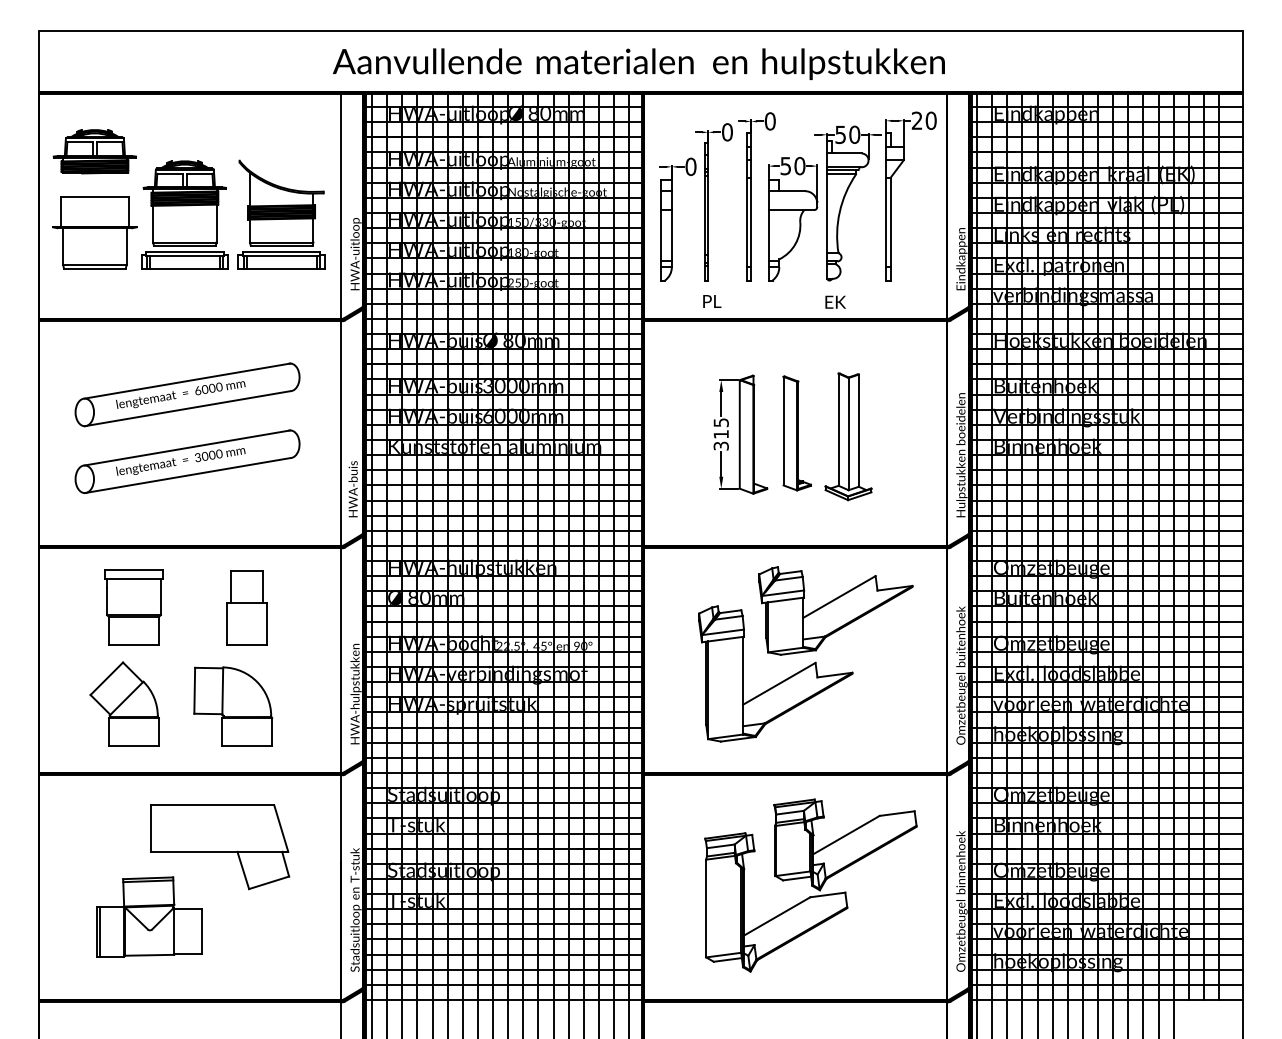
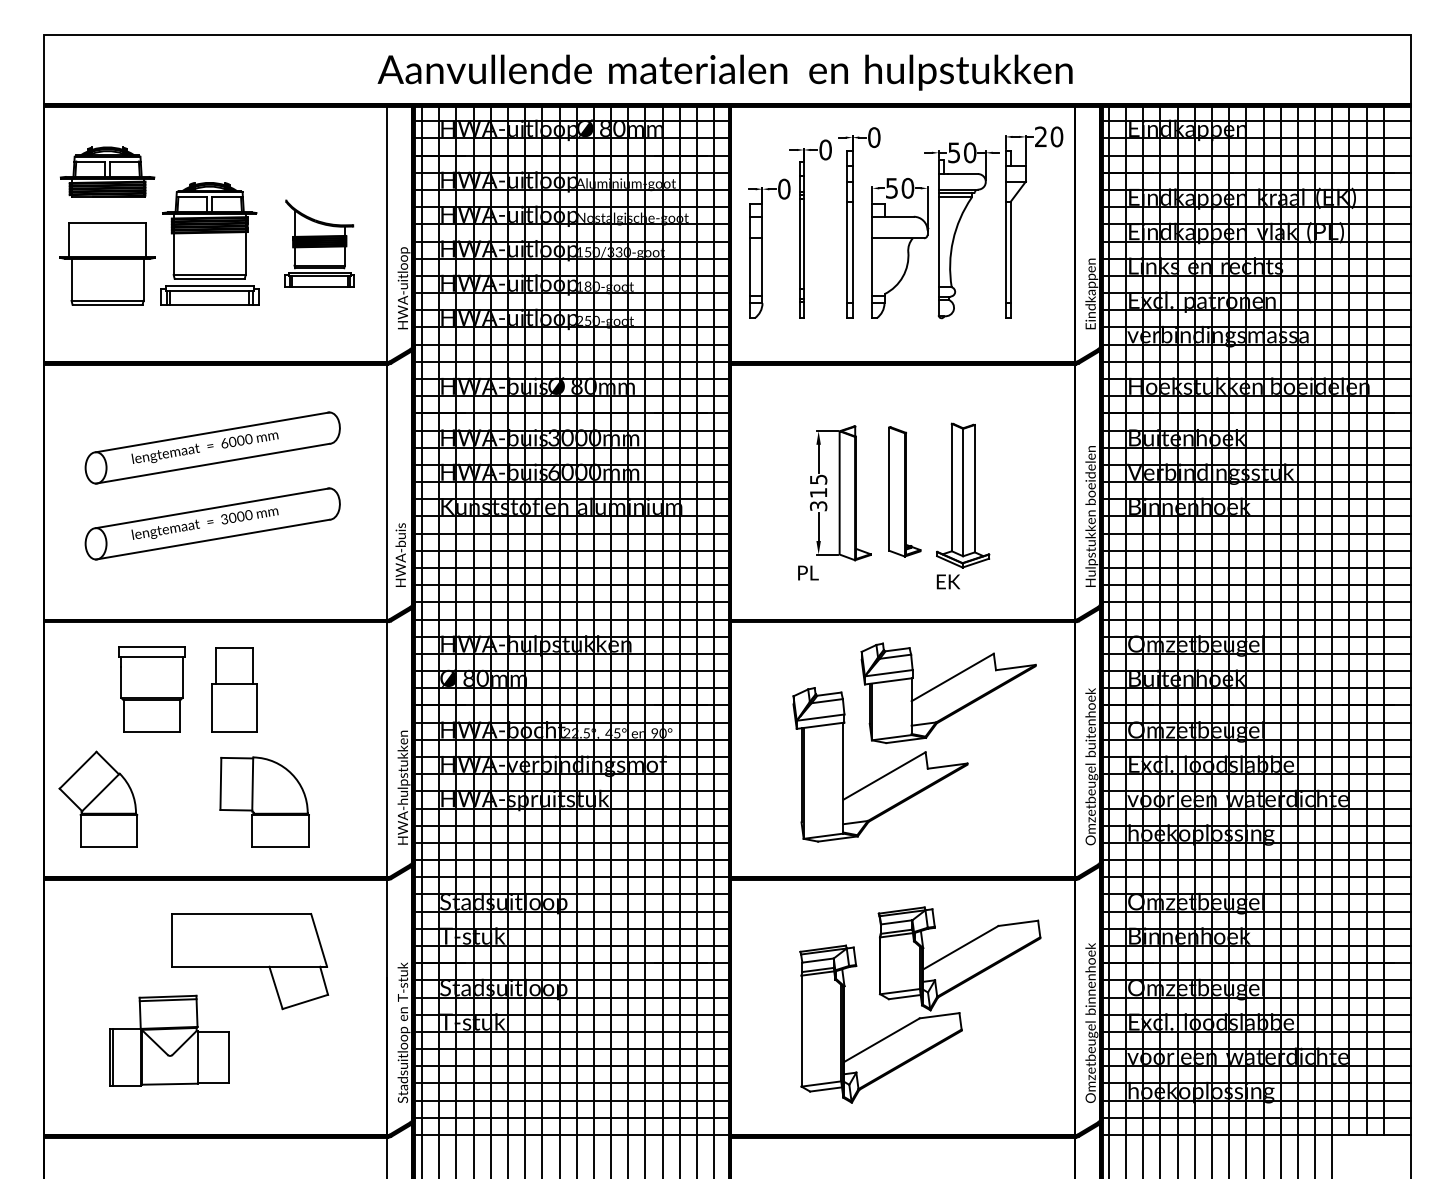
part: (281, 214) -> (319, 243), size x0.7
text: (712, 301) -> (808, 572), moved
text: (835, 301) -> (948, 581), moved
part: (247, 607) -> (234, 689), moved
part: (124, 703) -> (98, 798), moved

